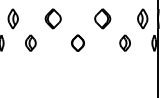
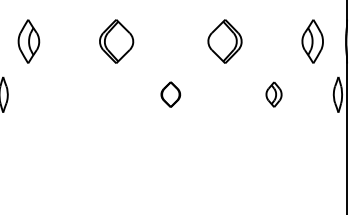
part: (30, 42) -> (66, 93), removed
part: (77, 42) -> (169, 93), size x0.7
part: (124, 42) -> (272, 93), size x0.7

